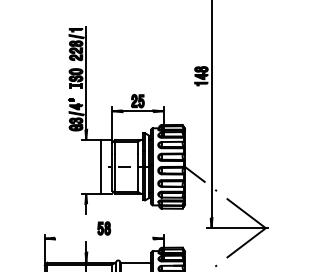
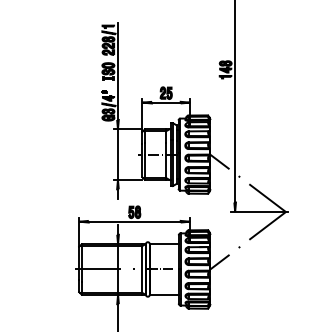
line: (100, 166) -> (117, 154), moved
line: (103, 238) -> (134, 221), added

